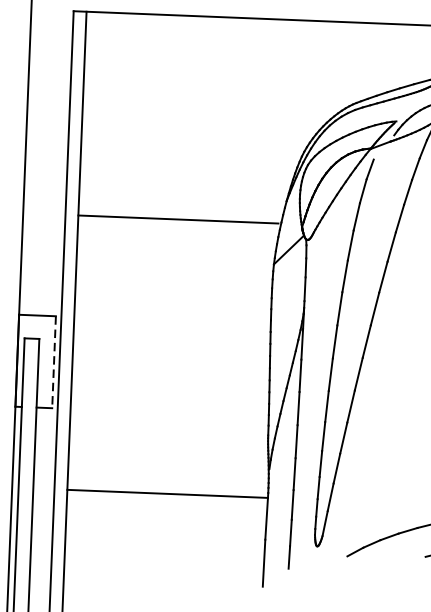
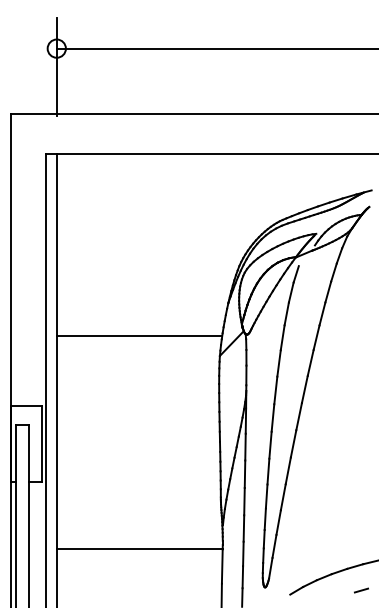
line: (178, 220) -> (139, 336), moved
line: (53, 362) -> (41, 444), dashed -> solid

